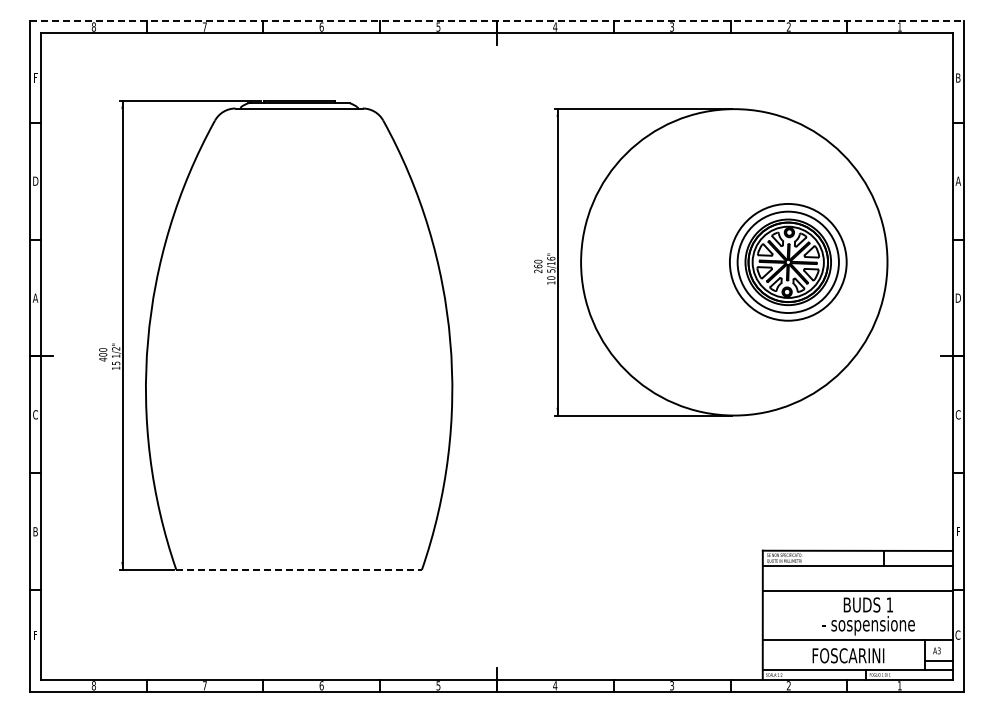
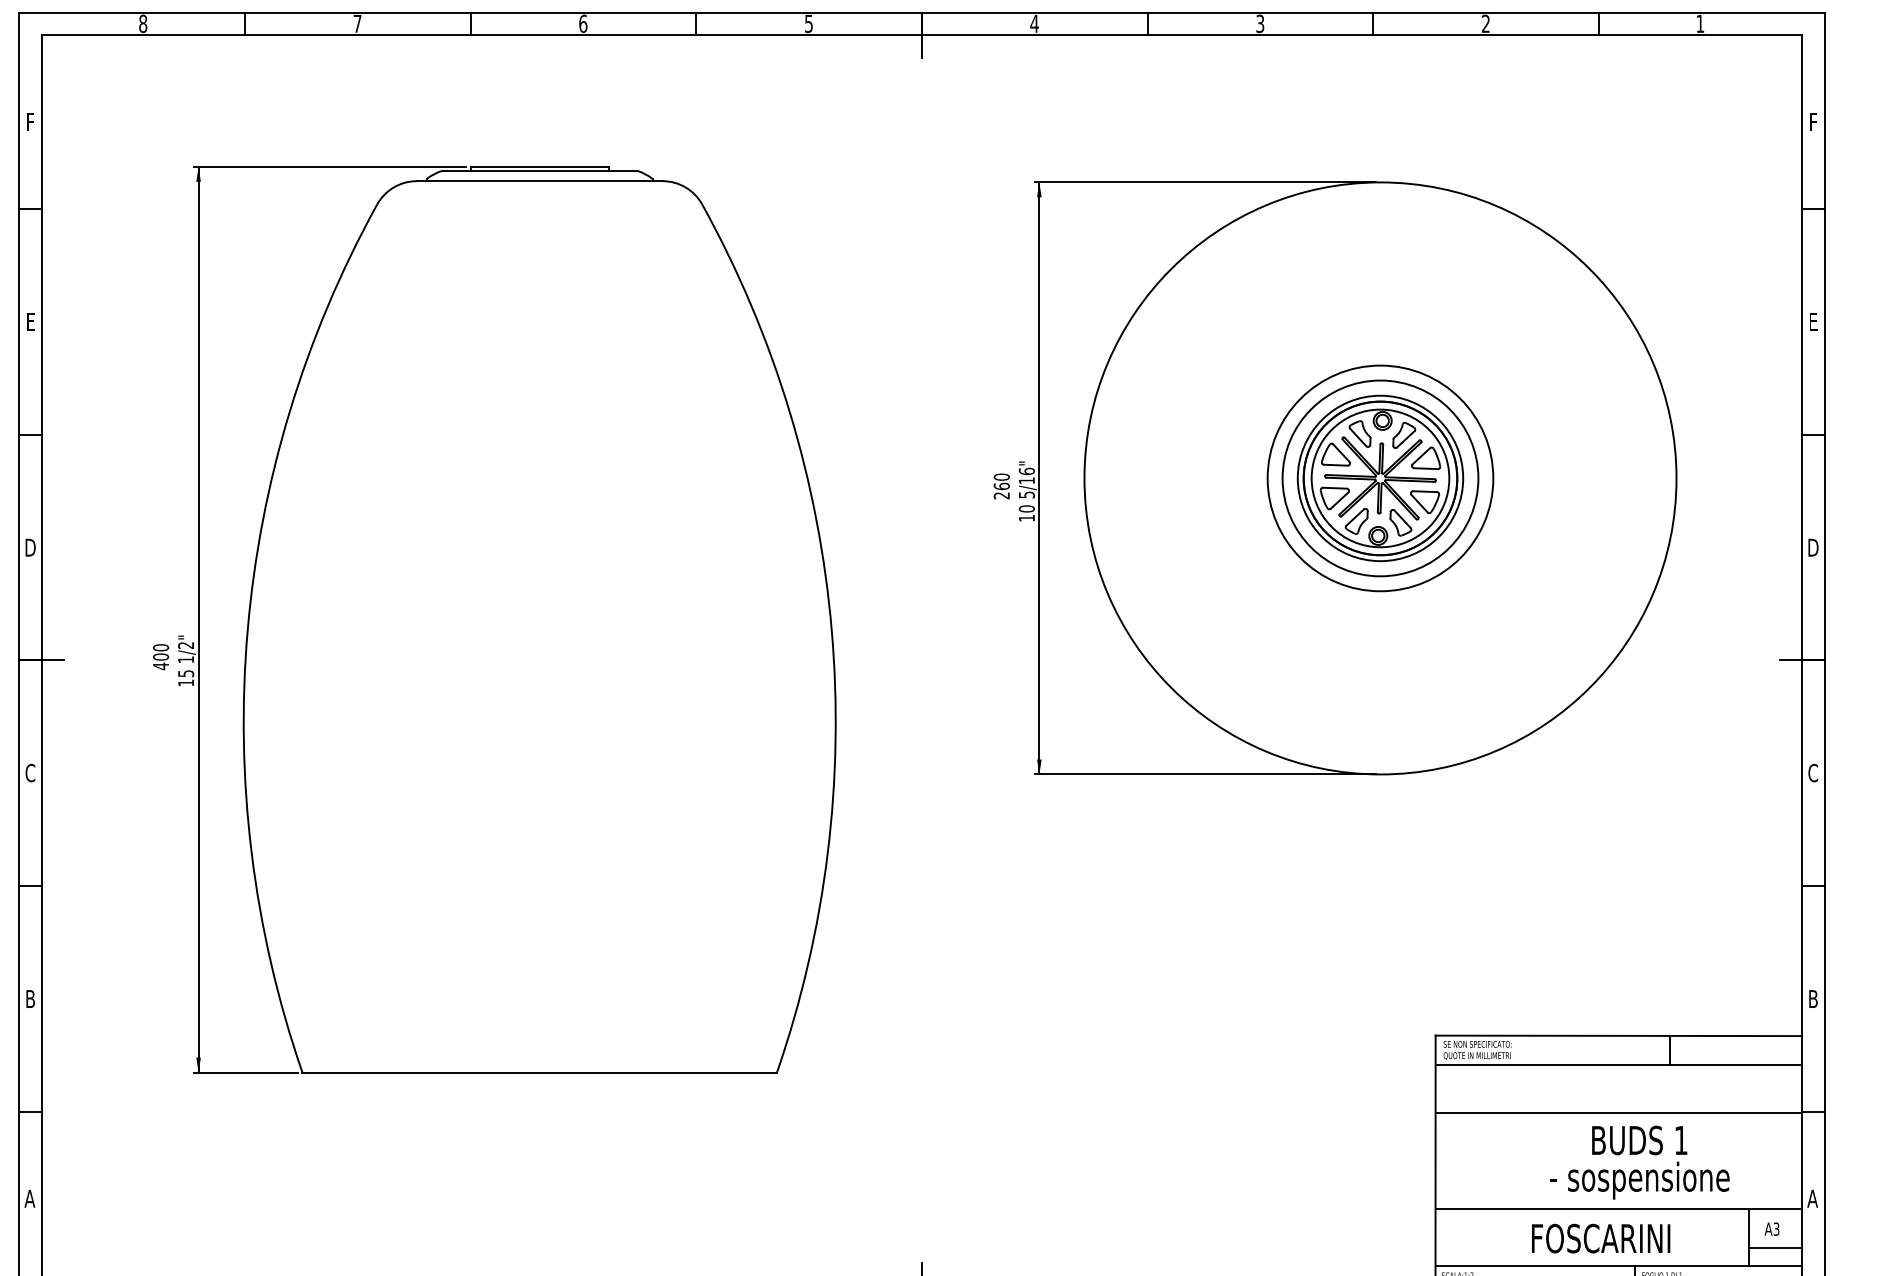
line: (497, 21) -> (922, 13), dashed -> solid
text: (958, 77) -> (1813, 121), B -> F
text: (35, 180) -> (30, 320), D -> E
text: (958, 180) -> (1813, 320), A -> E
part: (788, 262) -> (1380, 478), moved
text: (35, 297) -> (30, 546), A -> D
text: (958, 531) -> (1813, 998), F -> B
line: (299, 569) -> (540, 1071), dashed -> solid
text: (34, 634) -> (28, 1197), F -> A
text: (957, 634) -> (1811, 1197), C -> A

